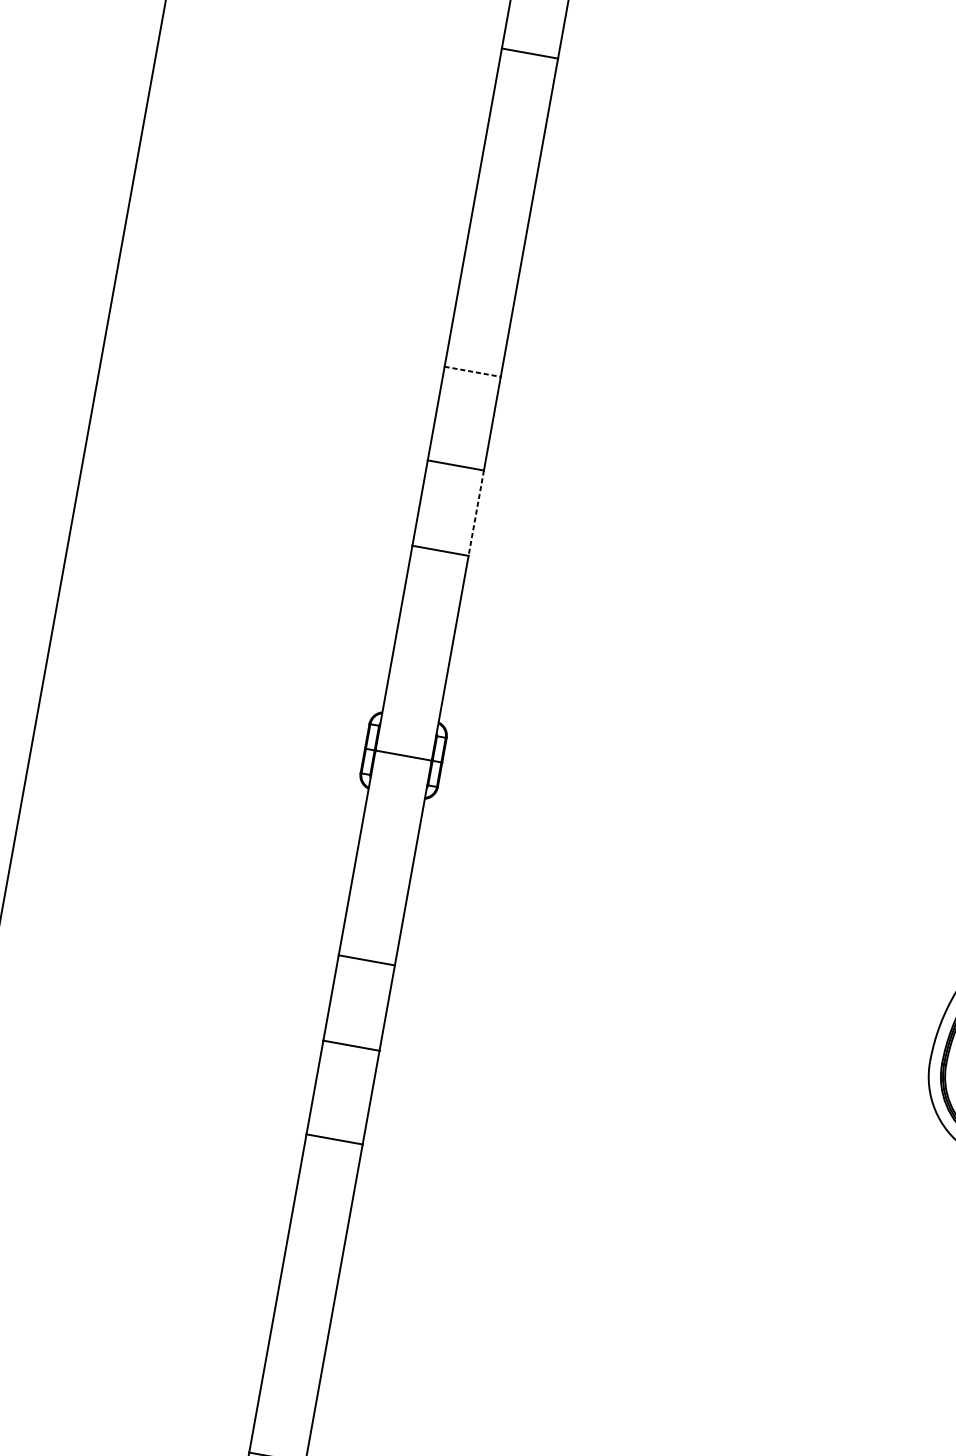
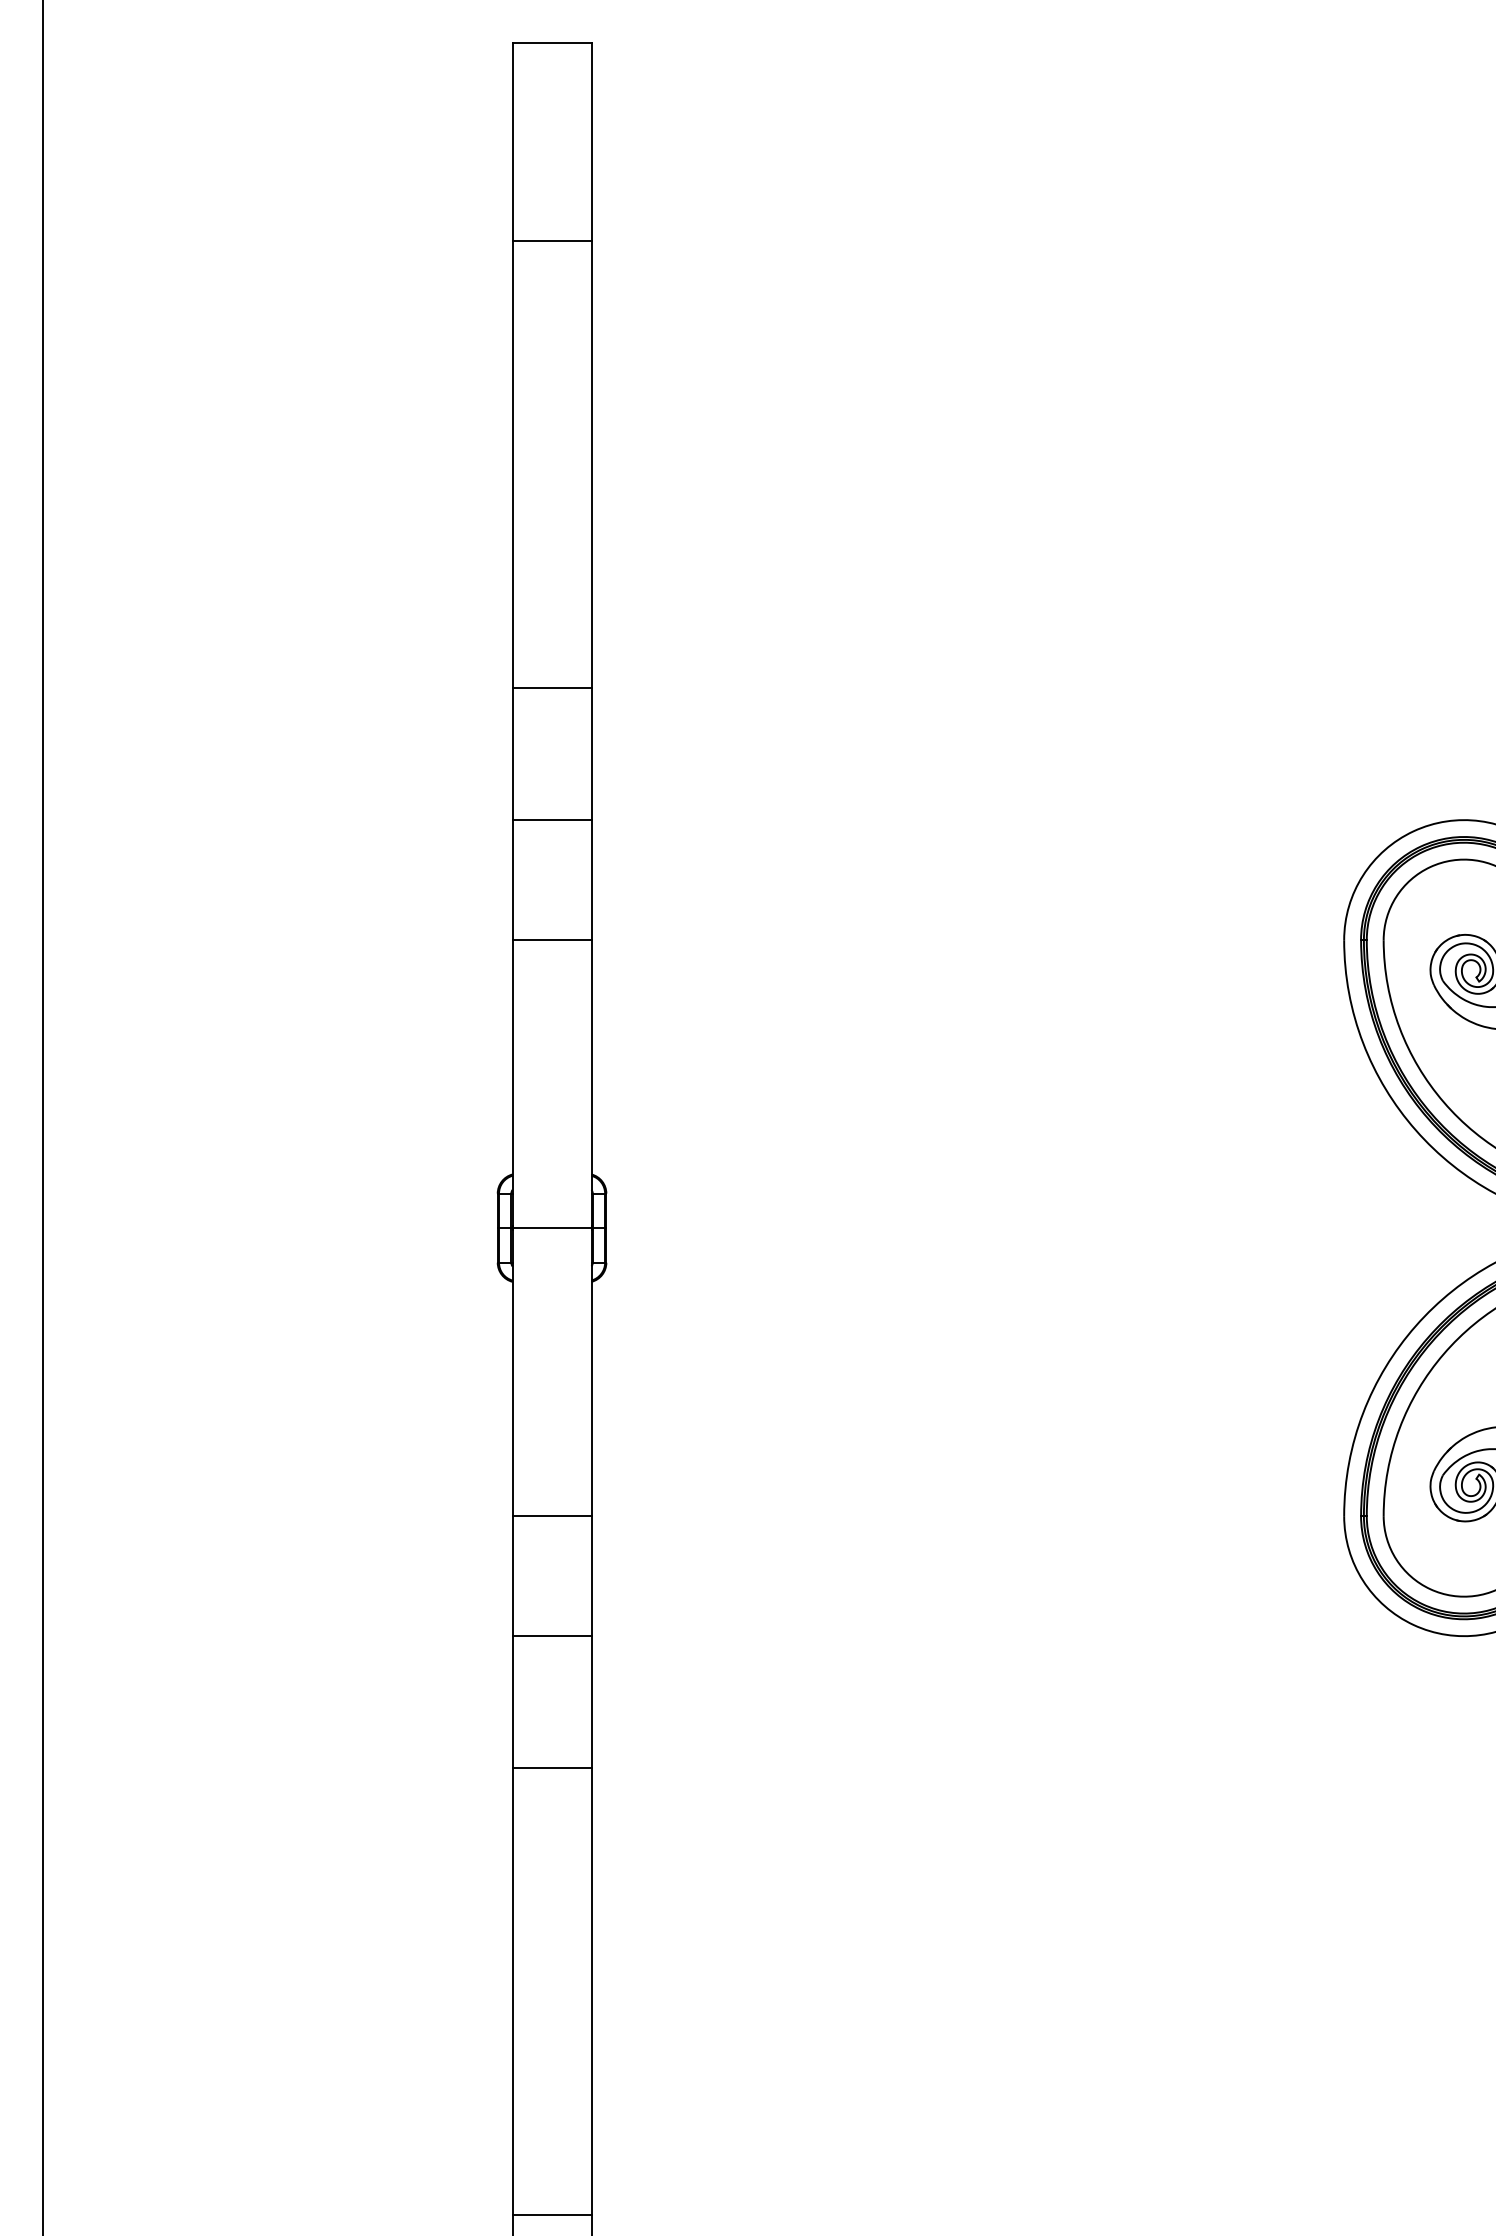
line: (473, 371) -> (552, 688), dashed -> solid
line: (476, 513) -> (591, 880), dashed -> solid

